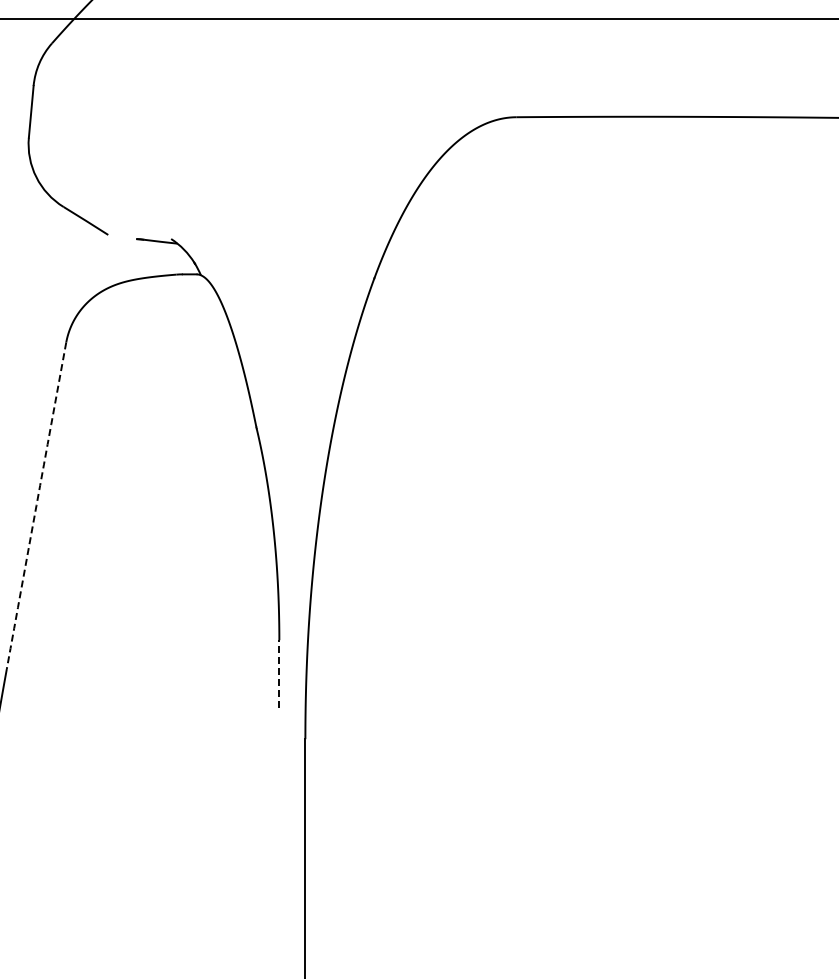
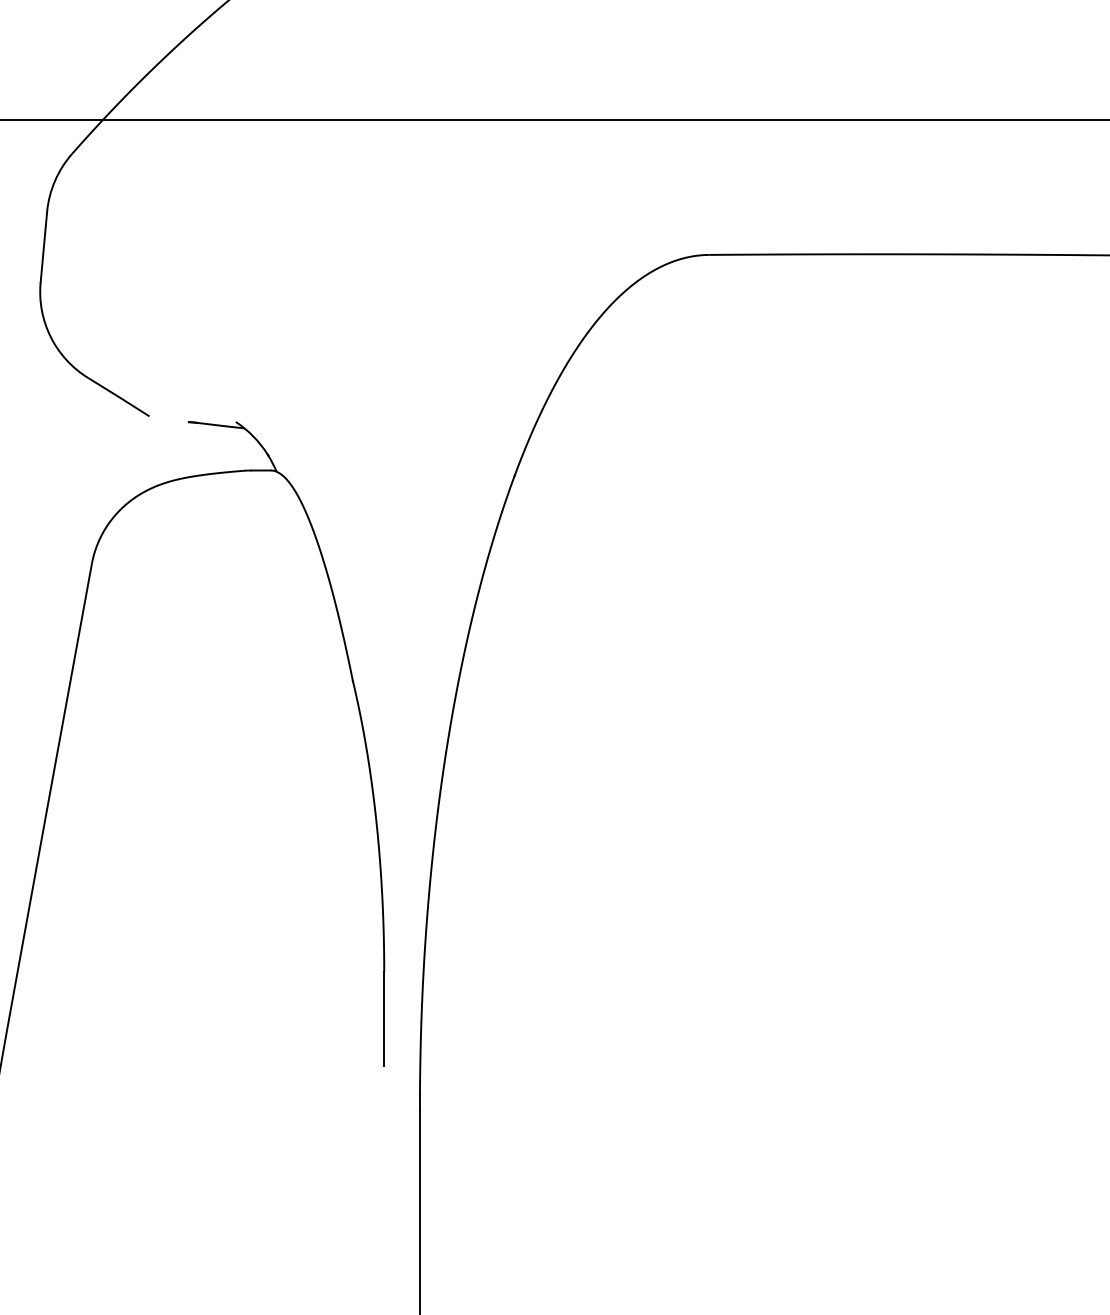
arc: (36, 505) -> (51, 787), dashed -> solid
line: (279, 674) -> (384, 1019), dashed -> solid

